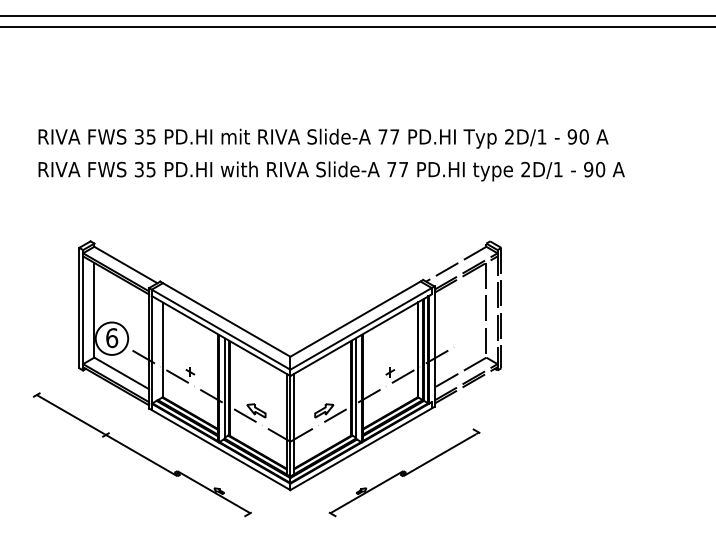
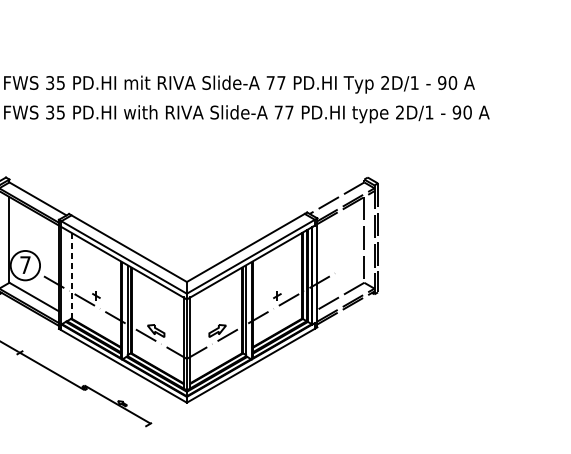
text: (112, 338) -> (25, 265), 6 -> 7
line: (162, 350) -> (71, 276), solid -> dashed
part: (404, 472) -> (290, 386), removed

